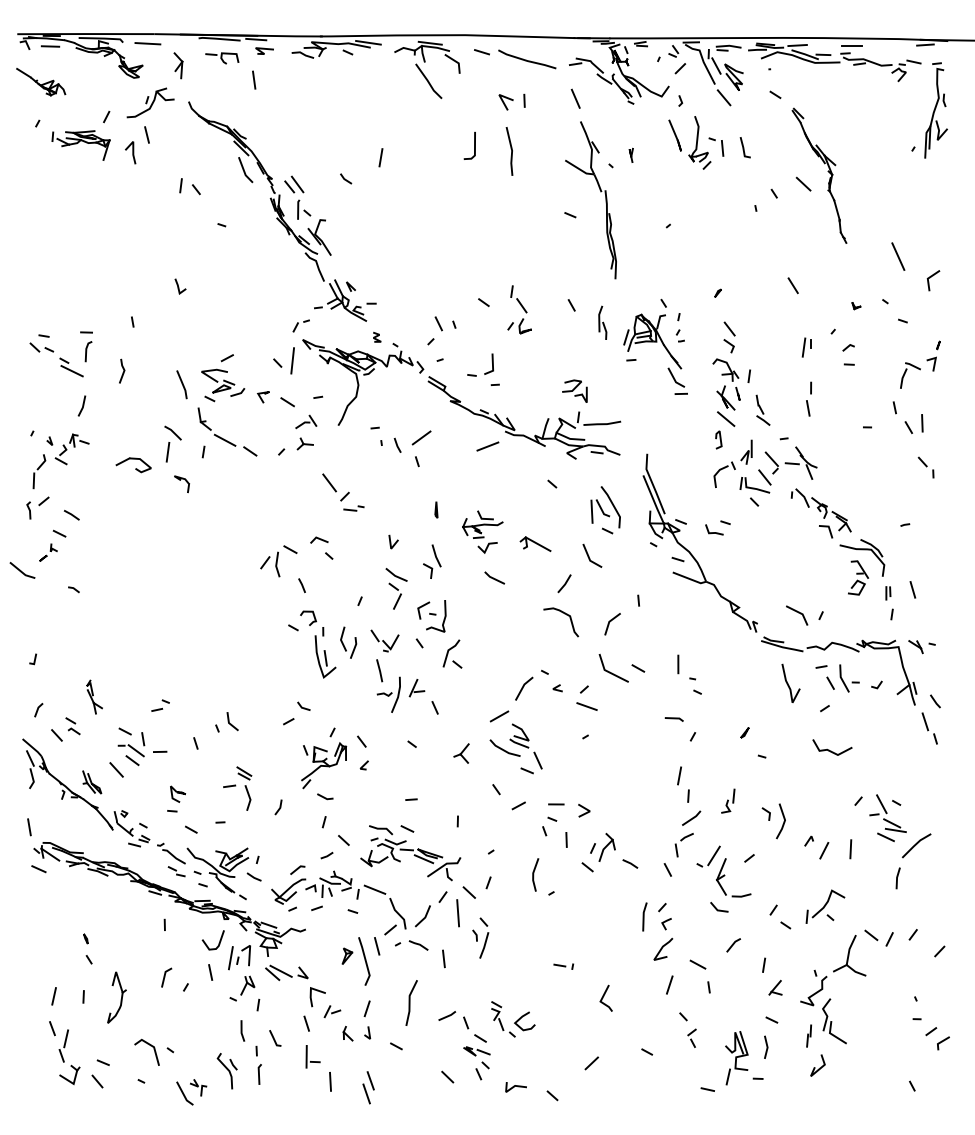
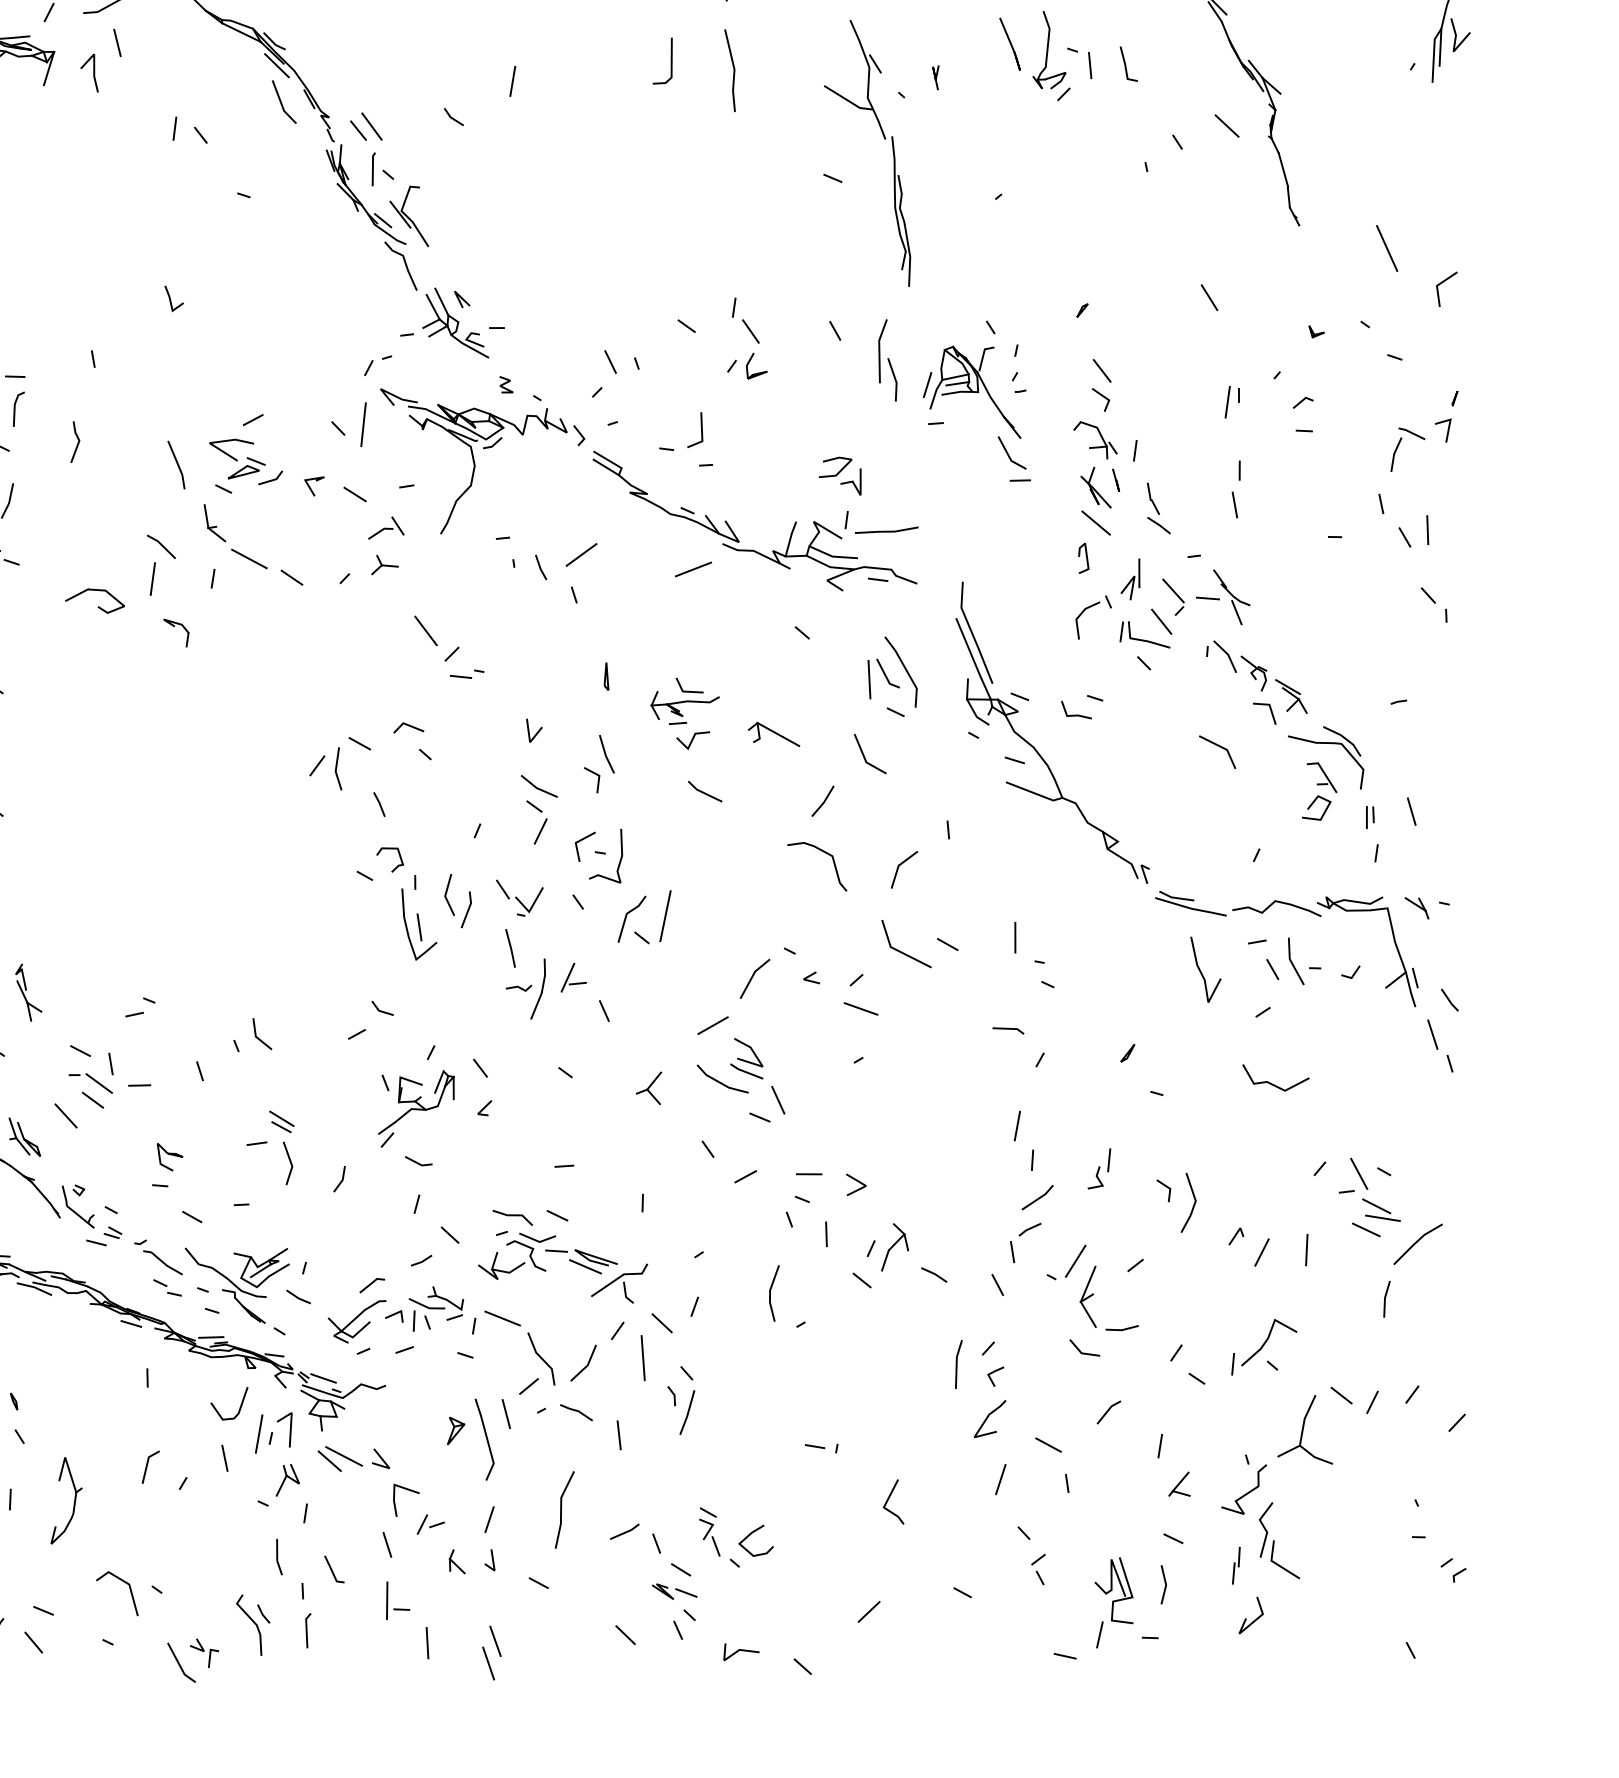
part: (602, 322) -> (887, 359), size x1.43
line: (798, 613) -> (1220, 748), moved
line: (471, 651) -> (665, 915), added
part: (937, 1038) -> (1453, 1569), size x0.62

